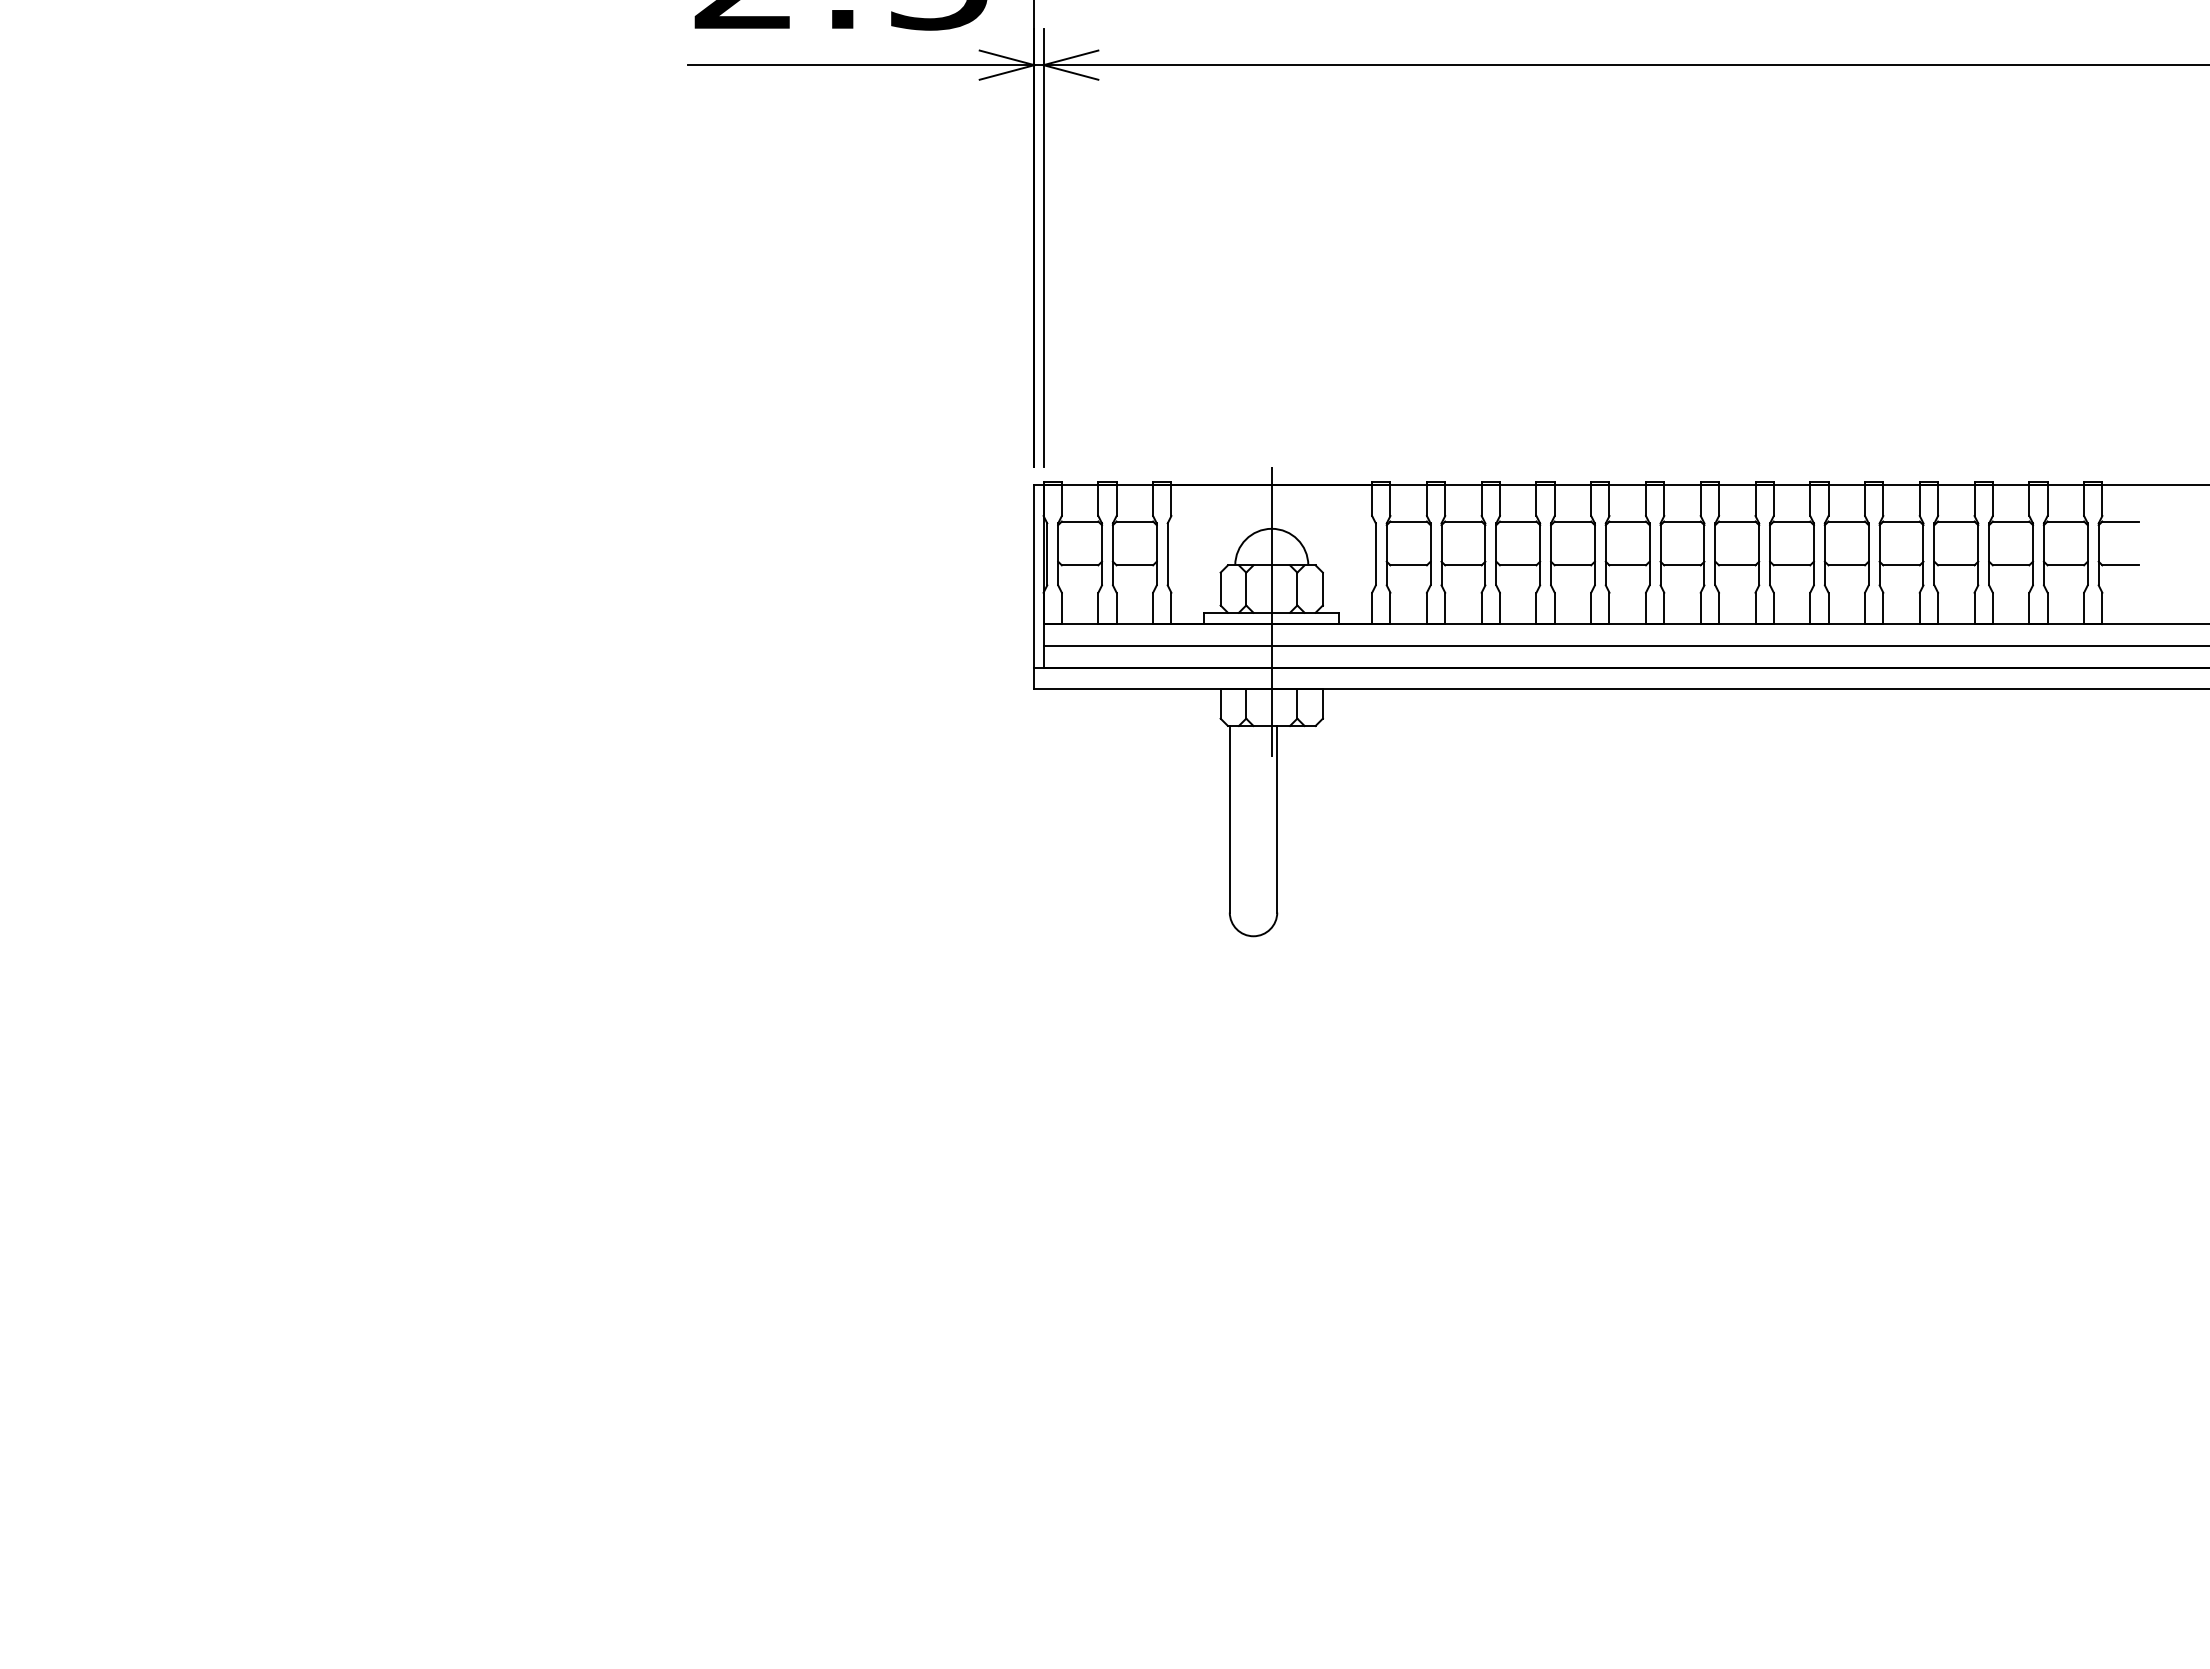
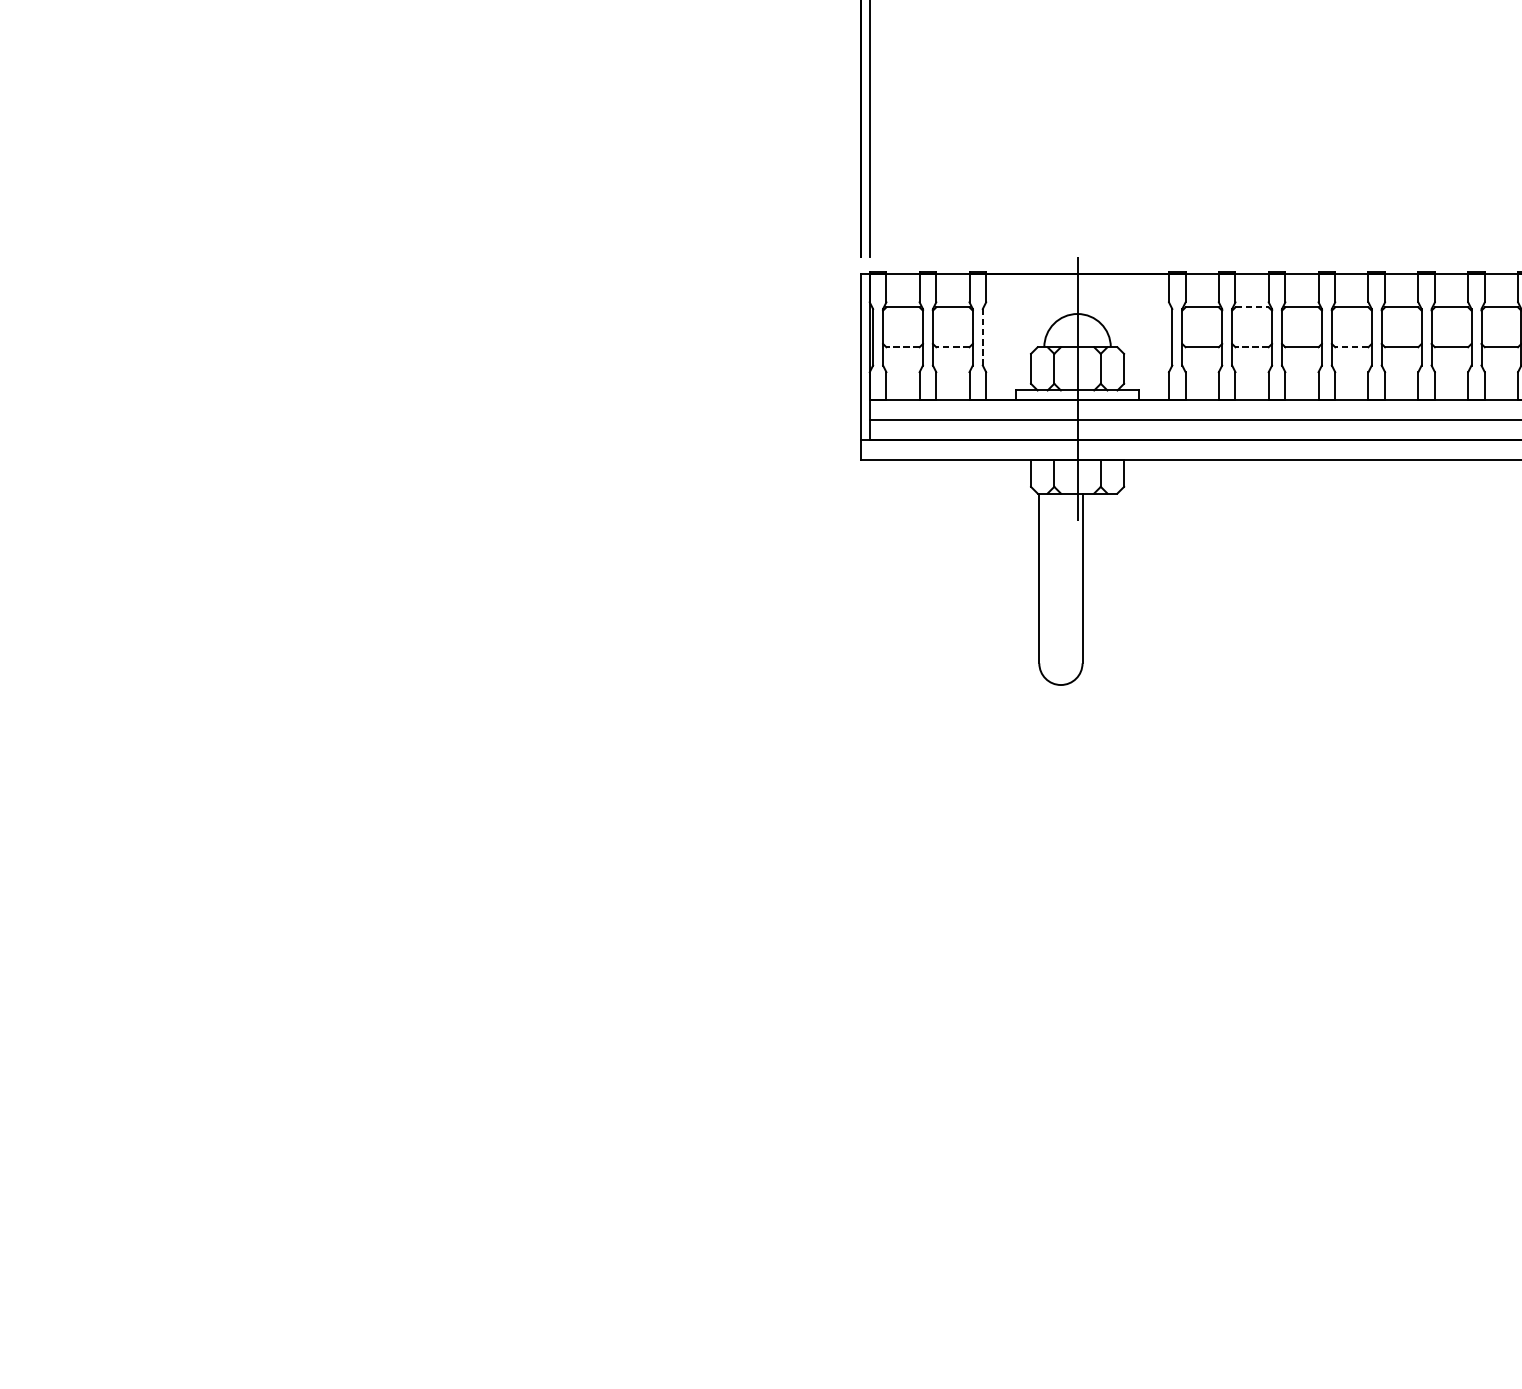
line: (1463, 521) -> (1252, 307), solid -> dashed
line: (1167, 553) -> (982, 336), solid -> dashed
line: (1079, 565) -> (902, 347), solid -> dashed
line: (1134, 565) -> (952, 347), solid -> dashed
line: (1462, 565) -> (1251, 347), solid -> dashed
line: (1572, 565) -> (1351, 347), solid -> dashed

